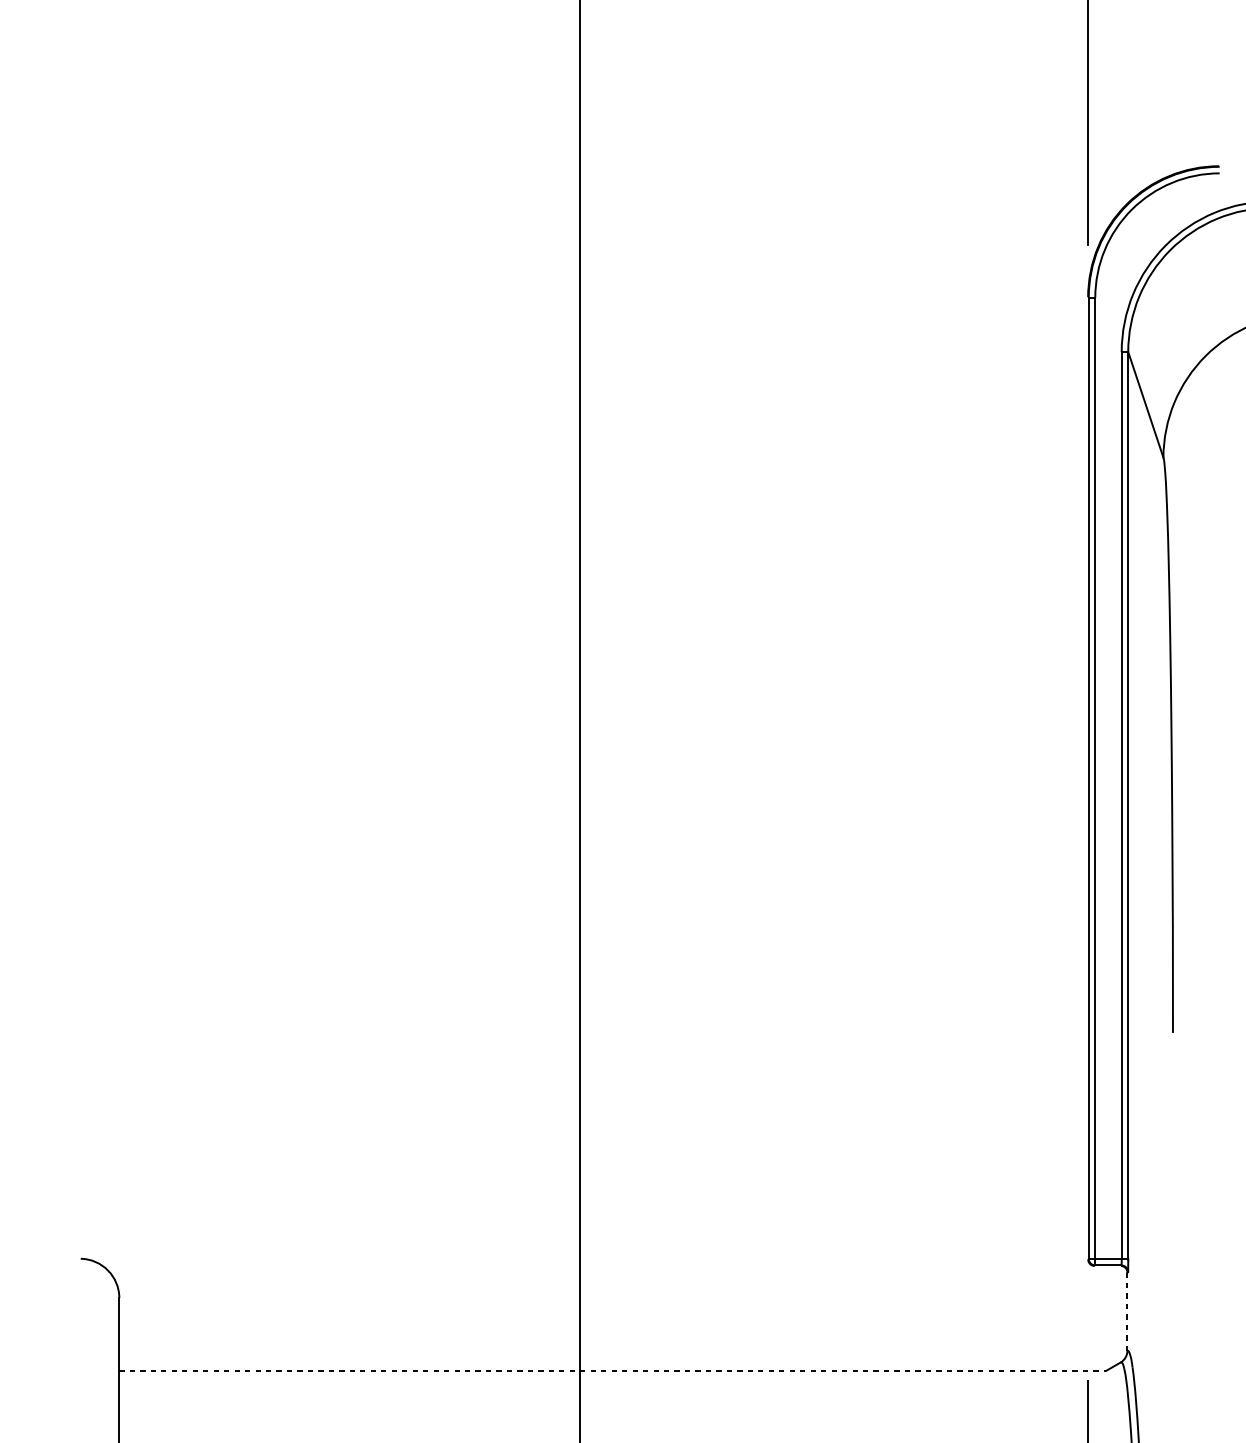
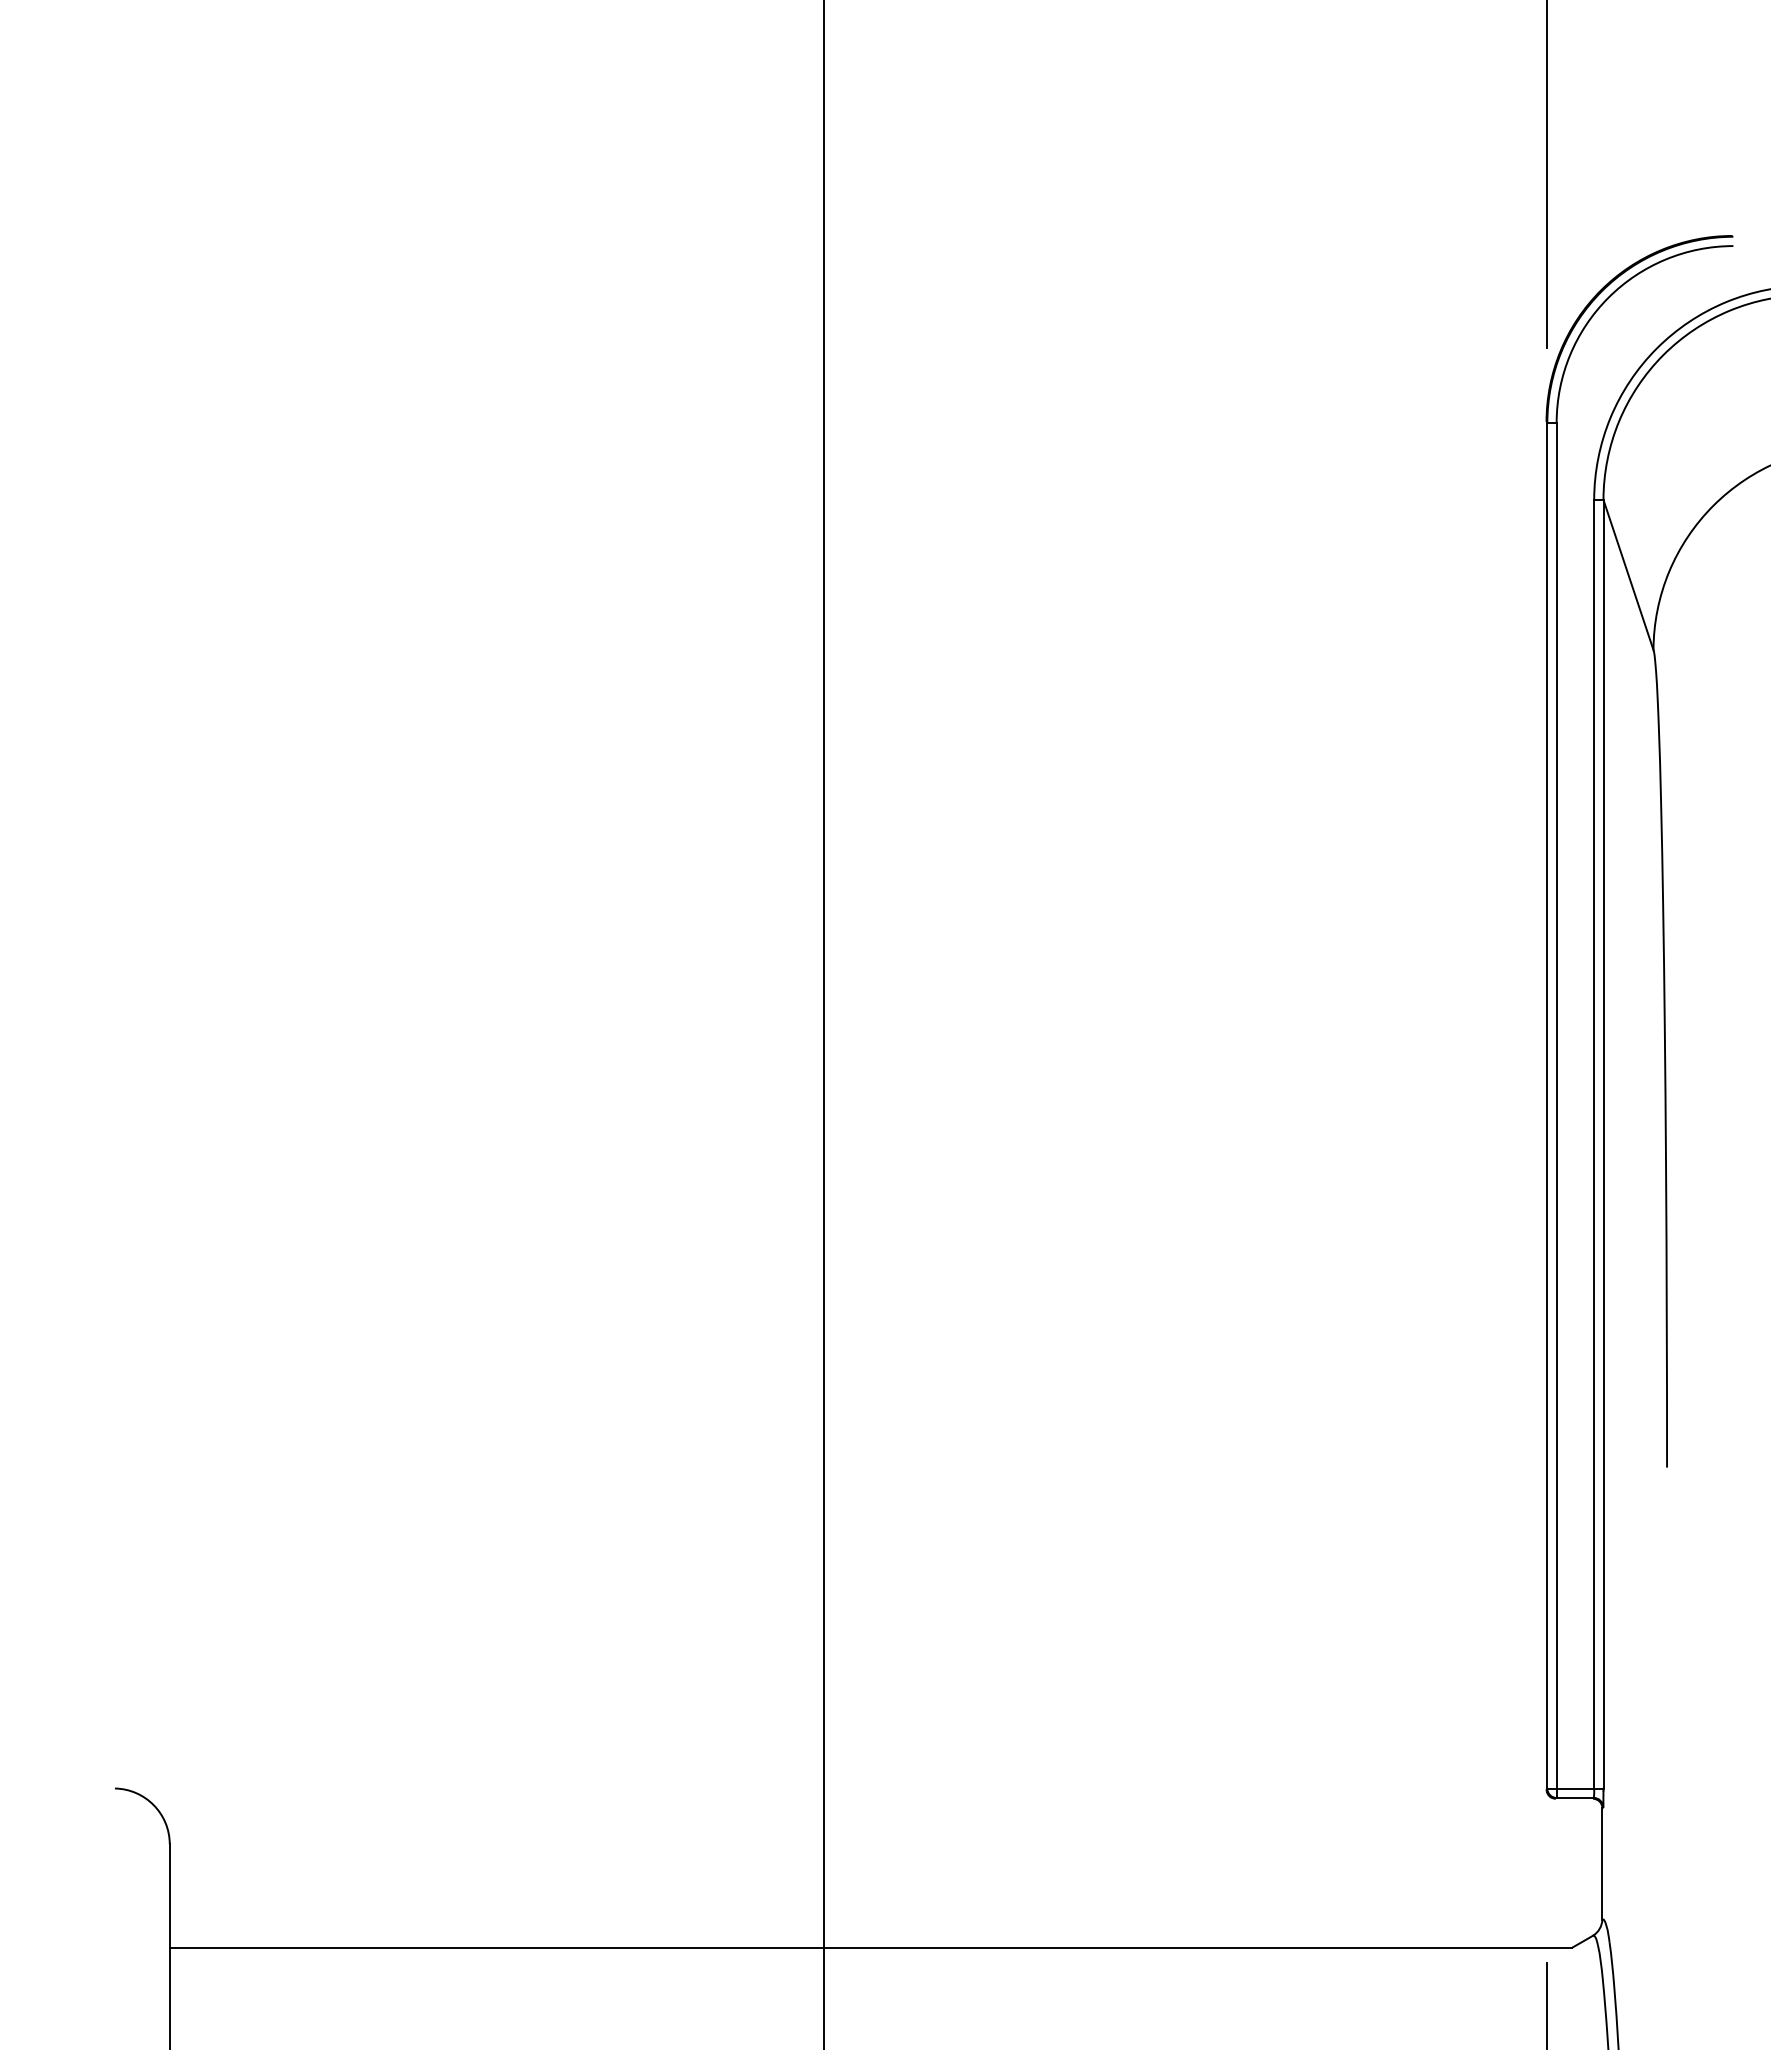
line: (1127, 1311) -> (1602, 1863), dashed -> solid
line: (613, 1370) -> (871, 1947), dashed -> solid

